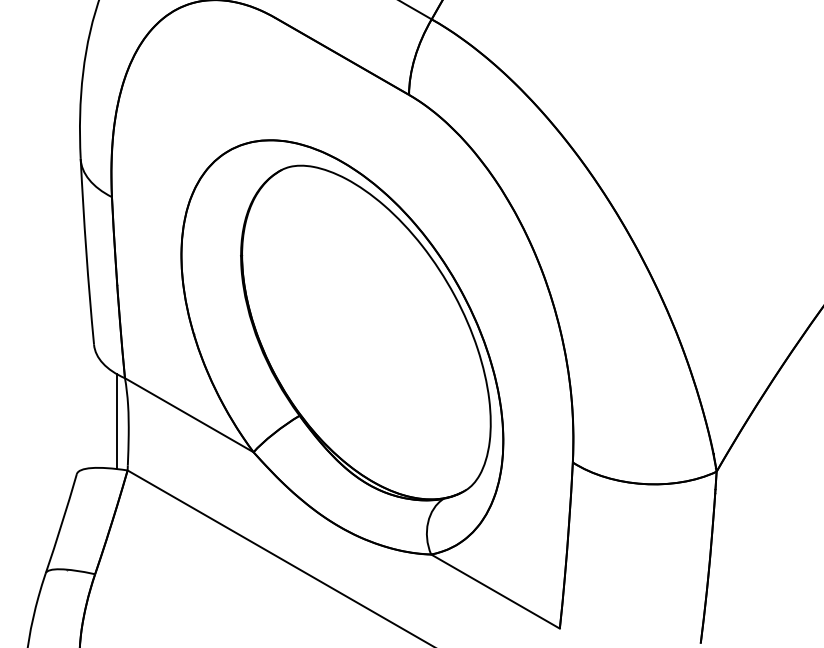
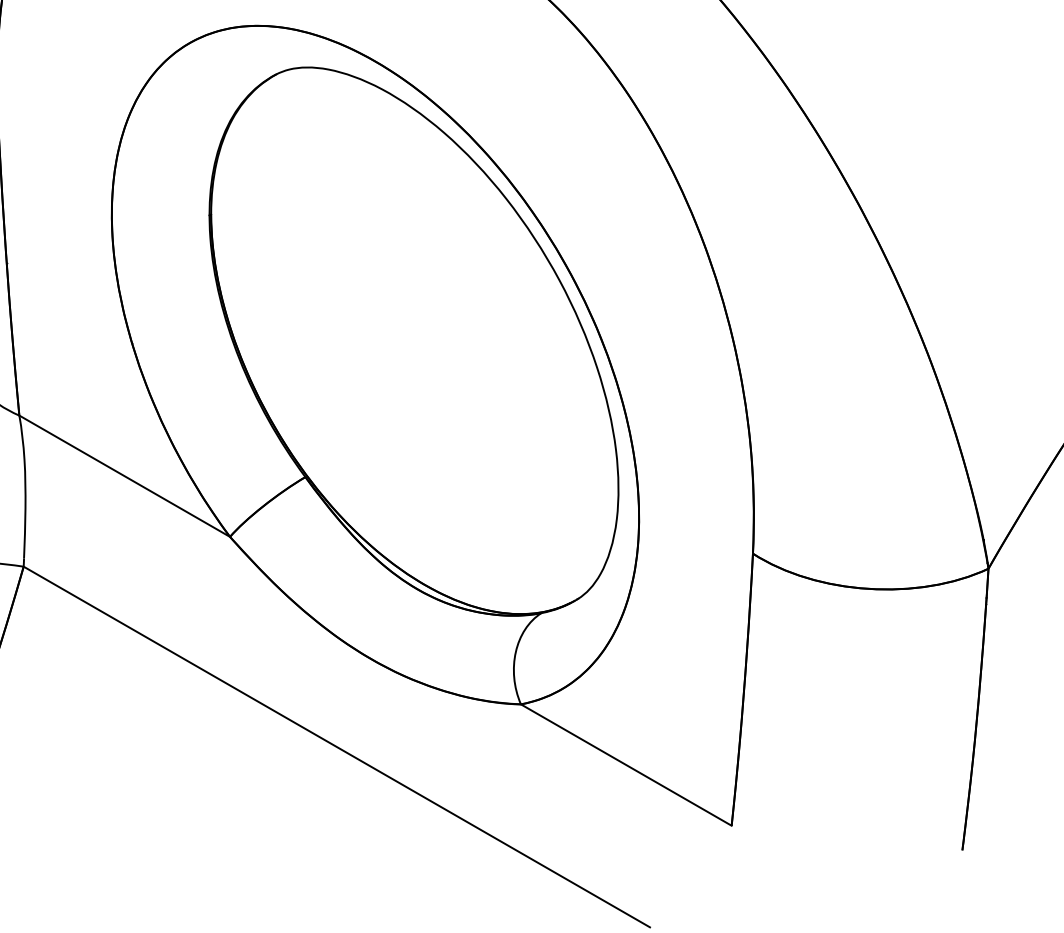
line: (117, 421) -> (7, 486), removed

